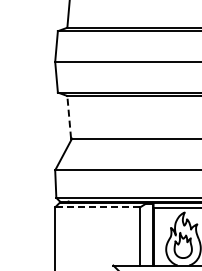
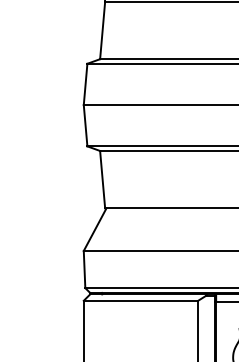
line: (69, 116) -> (103, 178), dashed -> solid
line: (97, 207) -> (140, 301), dashed -> solid

